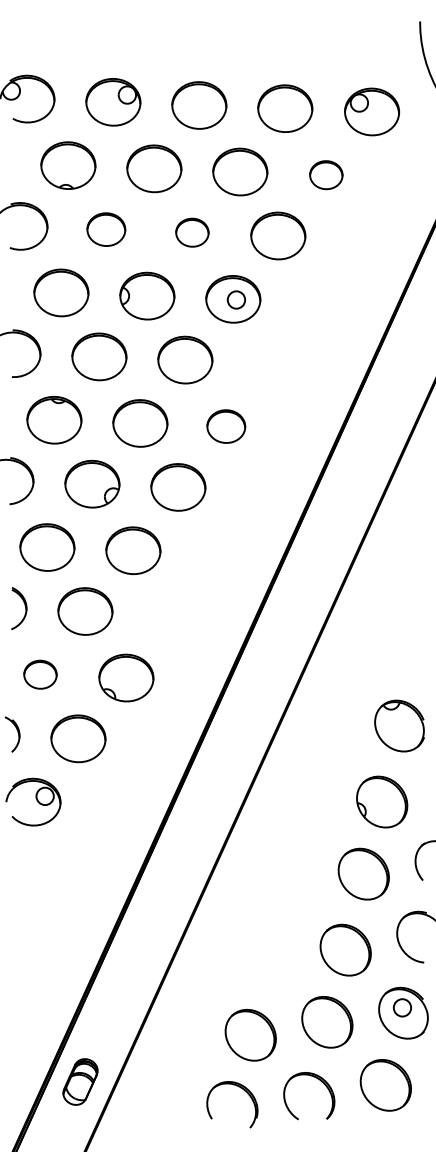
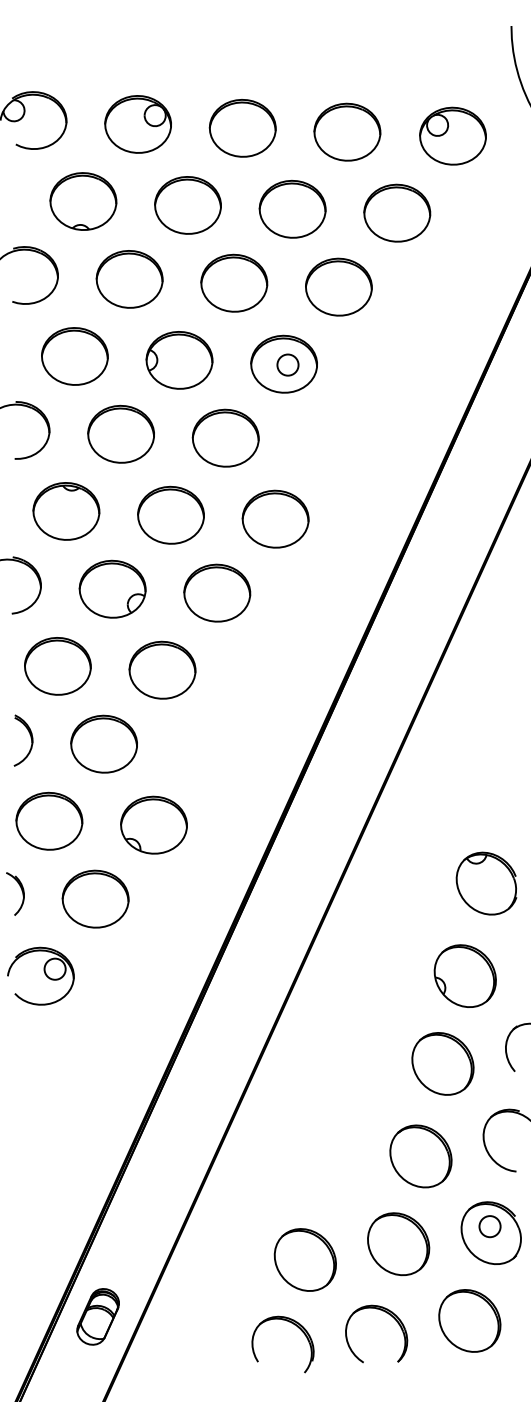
part: (326, 174) -> (397, 212), size x1.67
part: (106, 229) -> (129, 279), size x1.43
part: (192, 232) -> (234, 282), size x1.67
part: (226, 426) -> (275, 518), size x1.43
part: (40, 674) -> (49, 820), size x1.67

